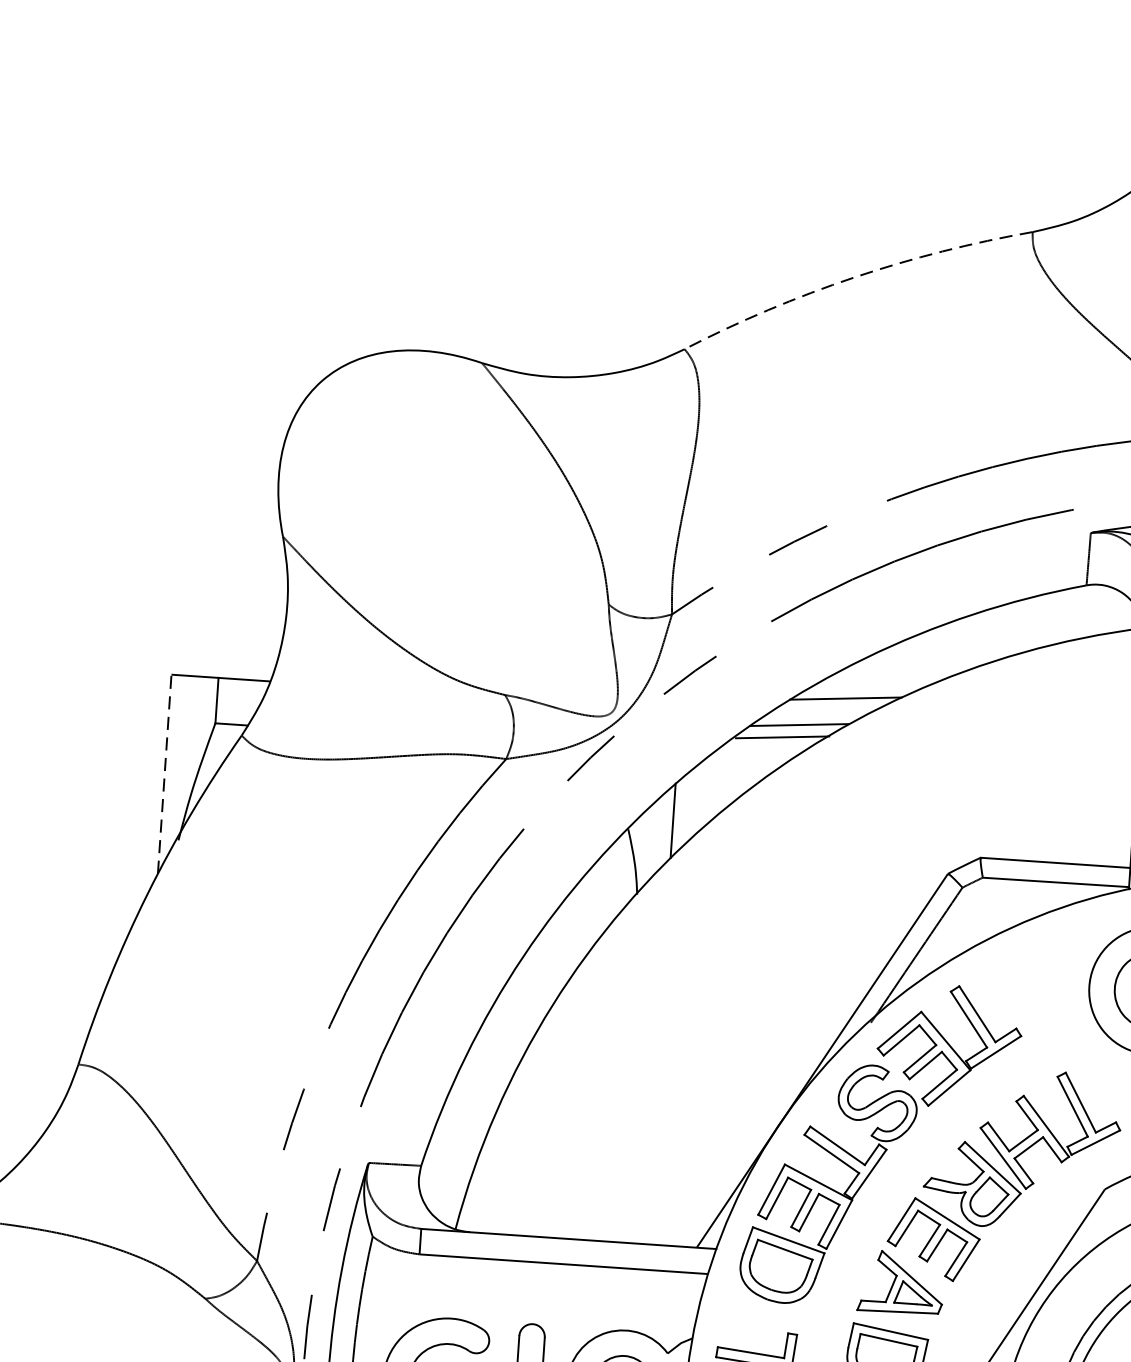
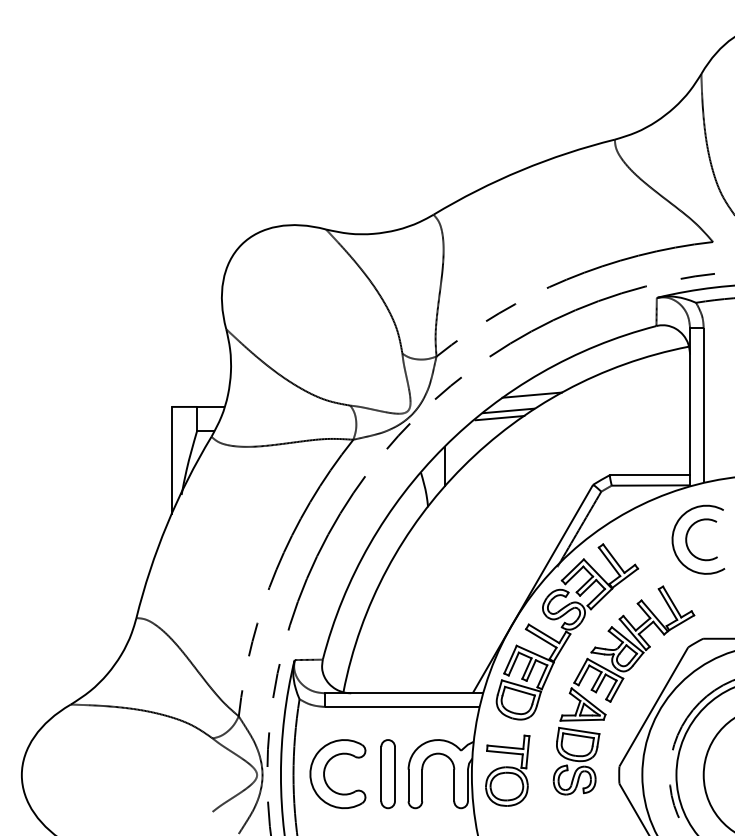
arc: (854, 277) -> (521, 170), dashed -> solid
line: (164, 772) -> (171, 459), dashed -> solid

